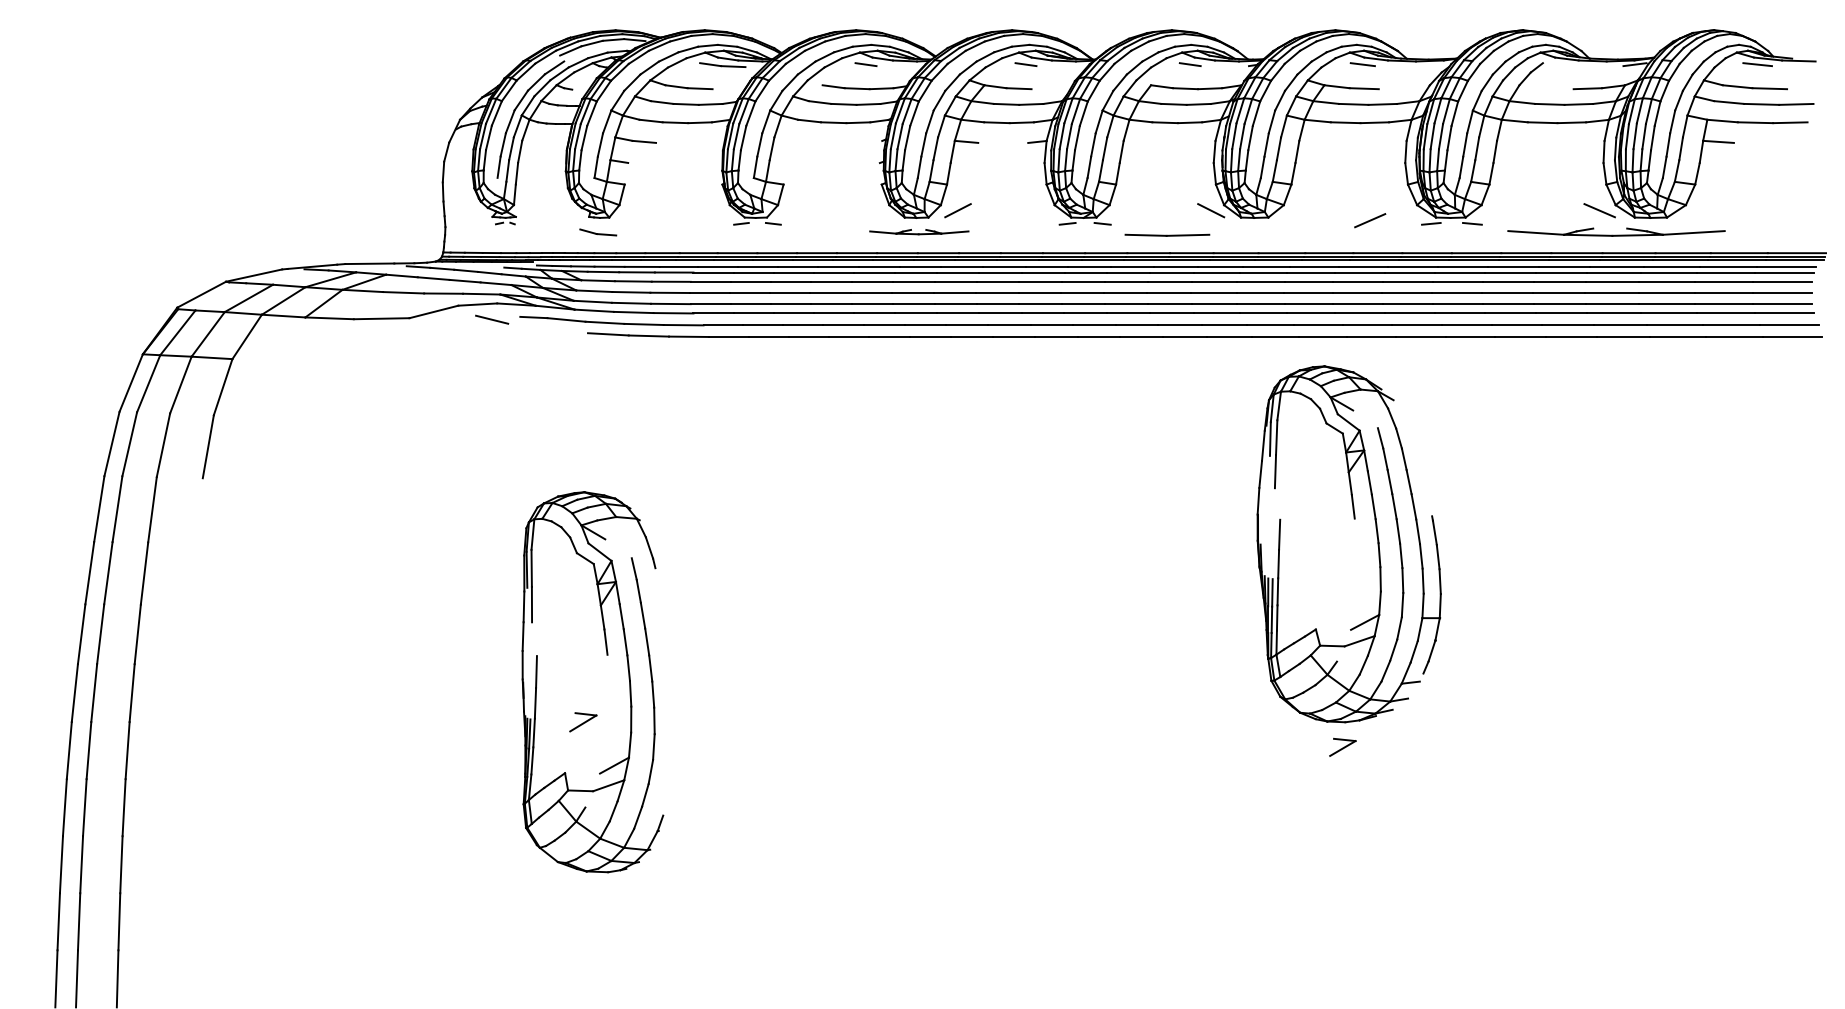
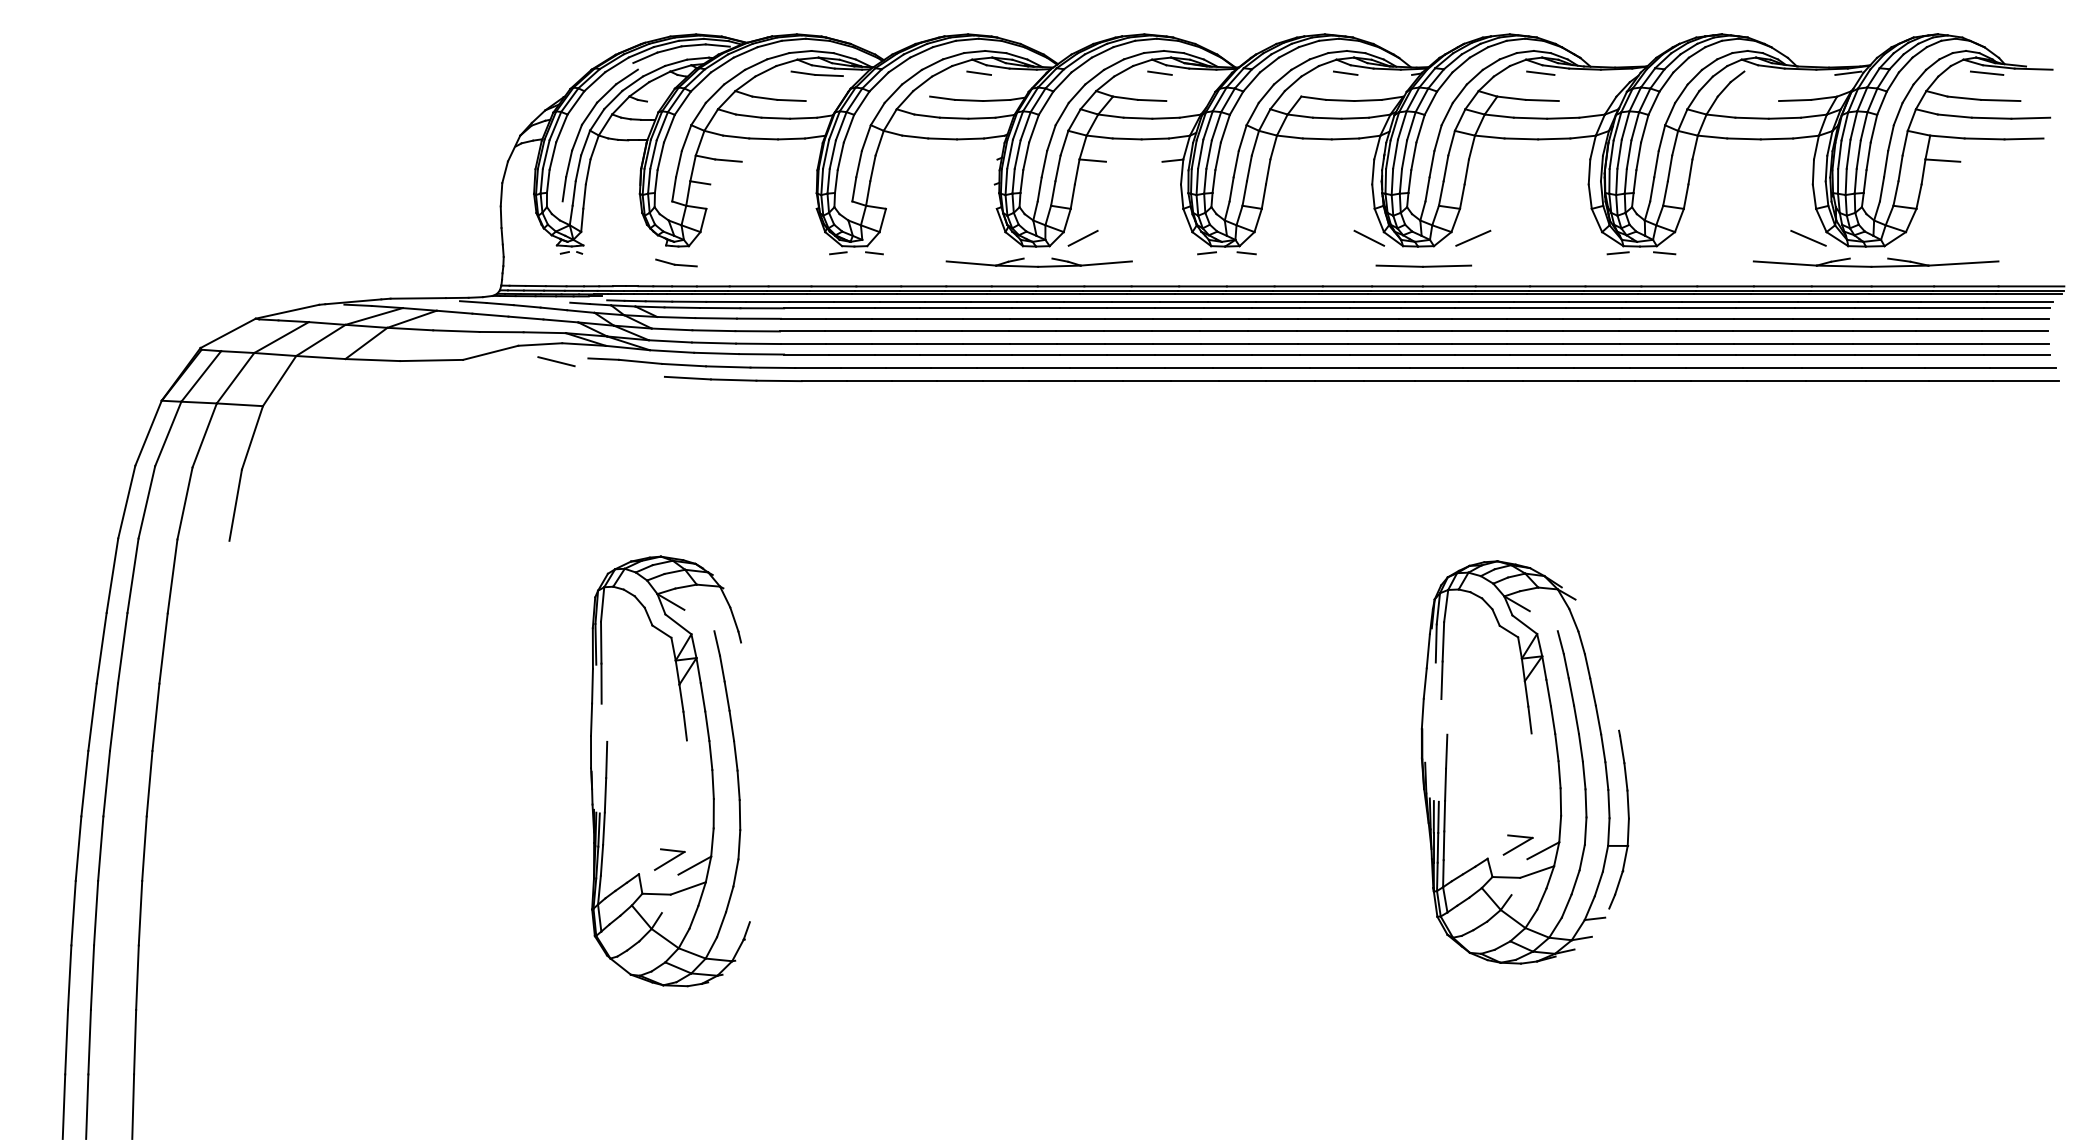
line: (1370, 220) -> (1473, 238), moved
part: (919, 231) -> (1039, 261), size x1.67
part: (1616, 231) -> (1876, 261), moved
line: (1167, 234) -> (1423, 265), moved
part: (1348, 544) -> (1524, 762), moved
part: (583, 722) -> (669, 859), moved

